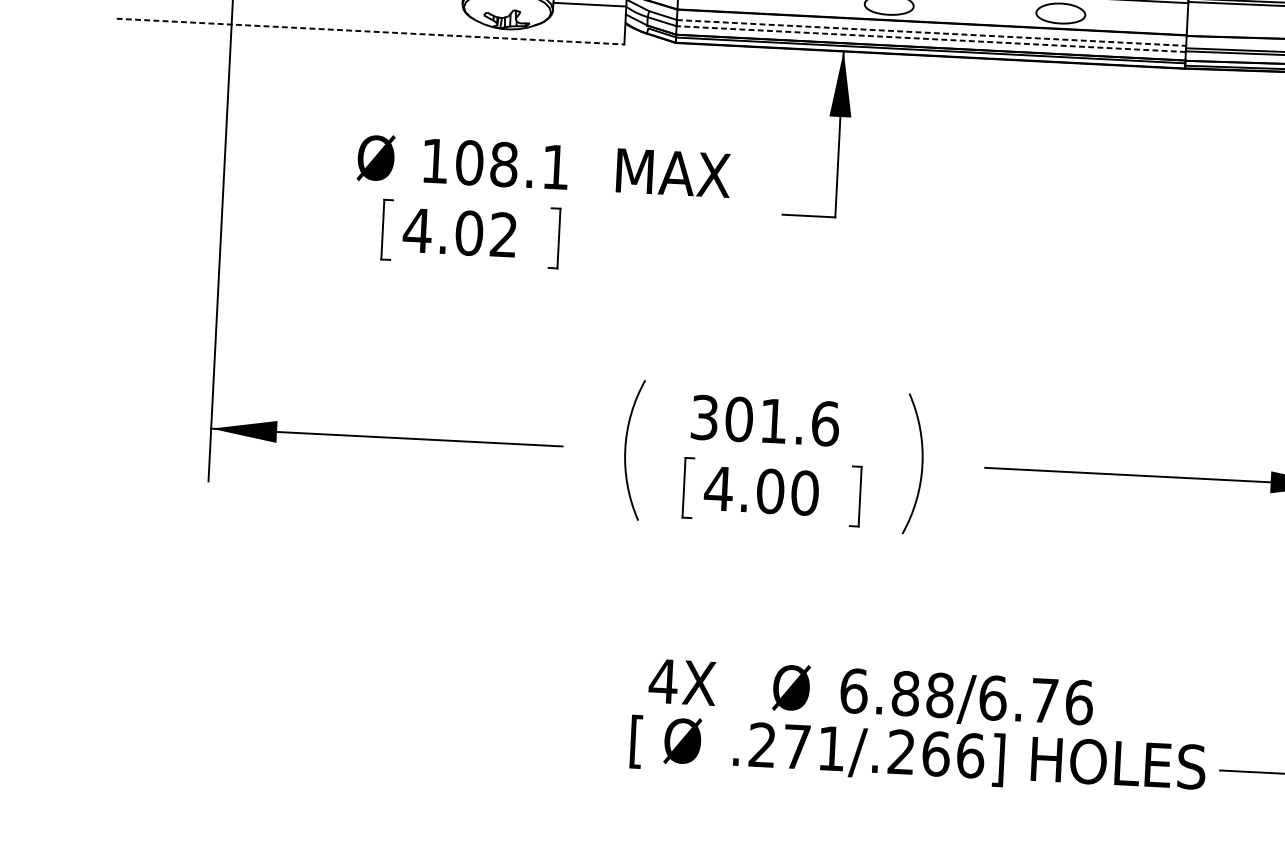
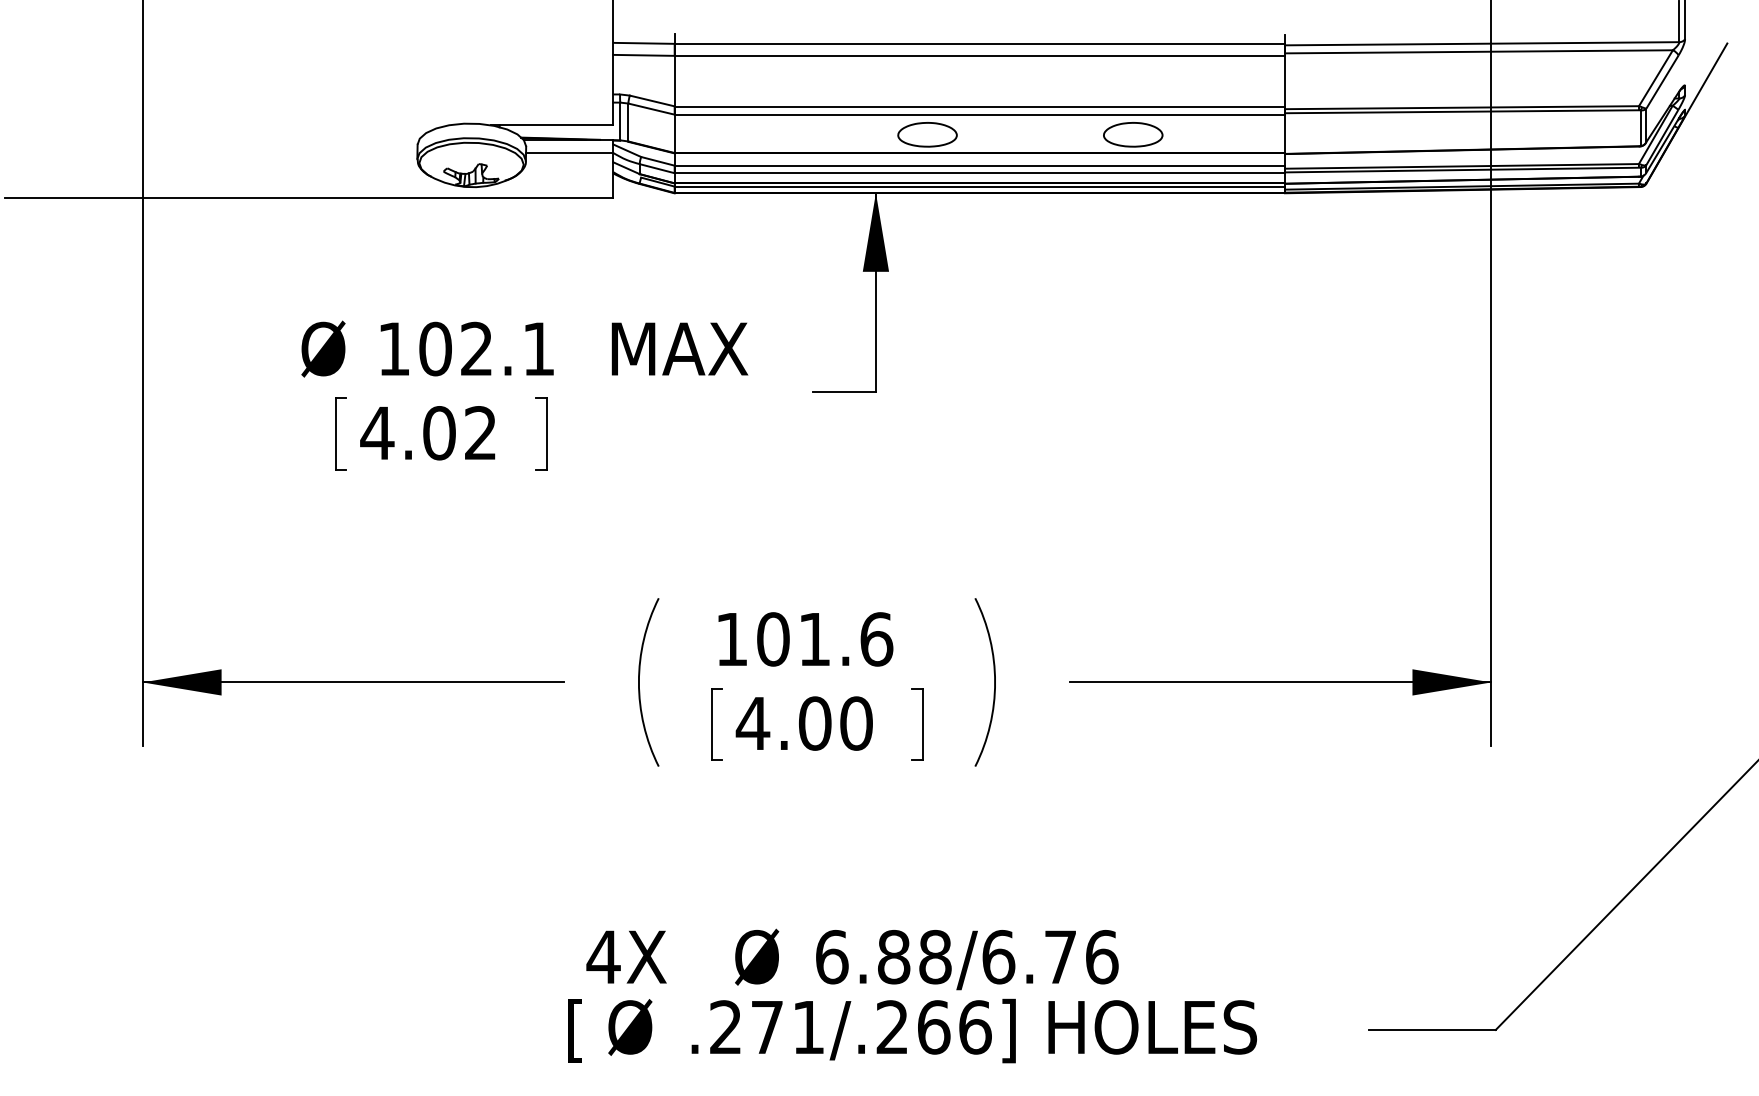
line: (370, 31) -> (309, 198), dashed -> solid
line: (932, 32) -> (980, 165), dashed -> solid
line: (930, 39) -> (979, 173), dashed -> solid
text: (503, 164) -> (476, 348), 108.1 -> 102.1
text: (704, 417) -> (731, 639), 301.6 -> 101.6
text: (919, 726) -> (912, 995), moved

